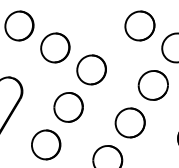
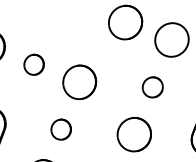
part: (55, 47) -> (34, 64), size x0.6
part: (152, 85) -> (151, 87), size x0.6
part: (68, 107) -> (61, 129), size x0.6

